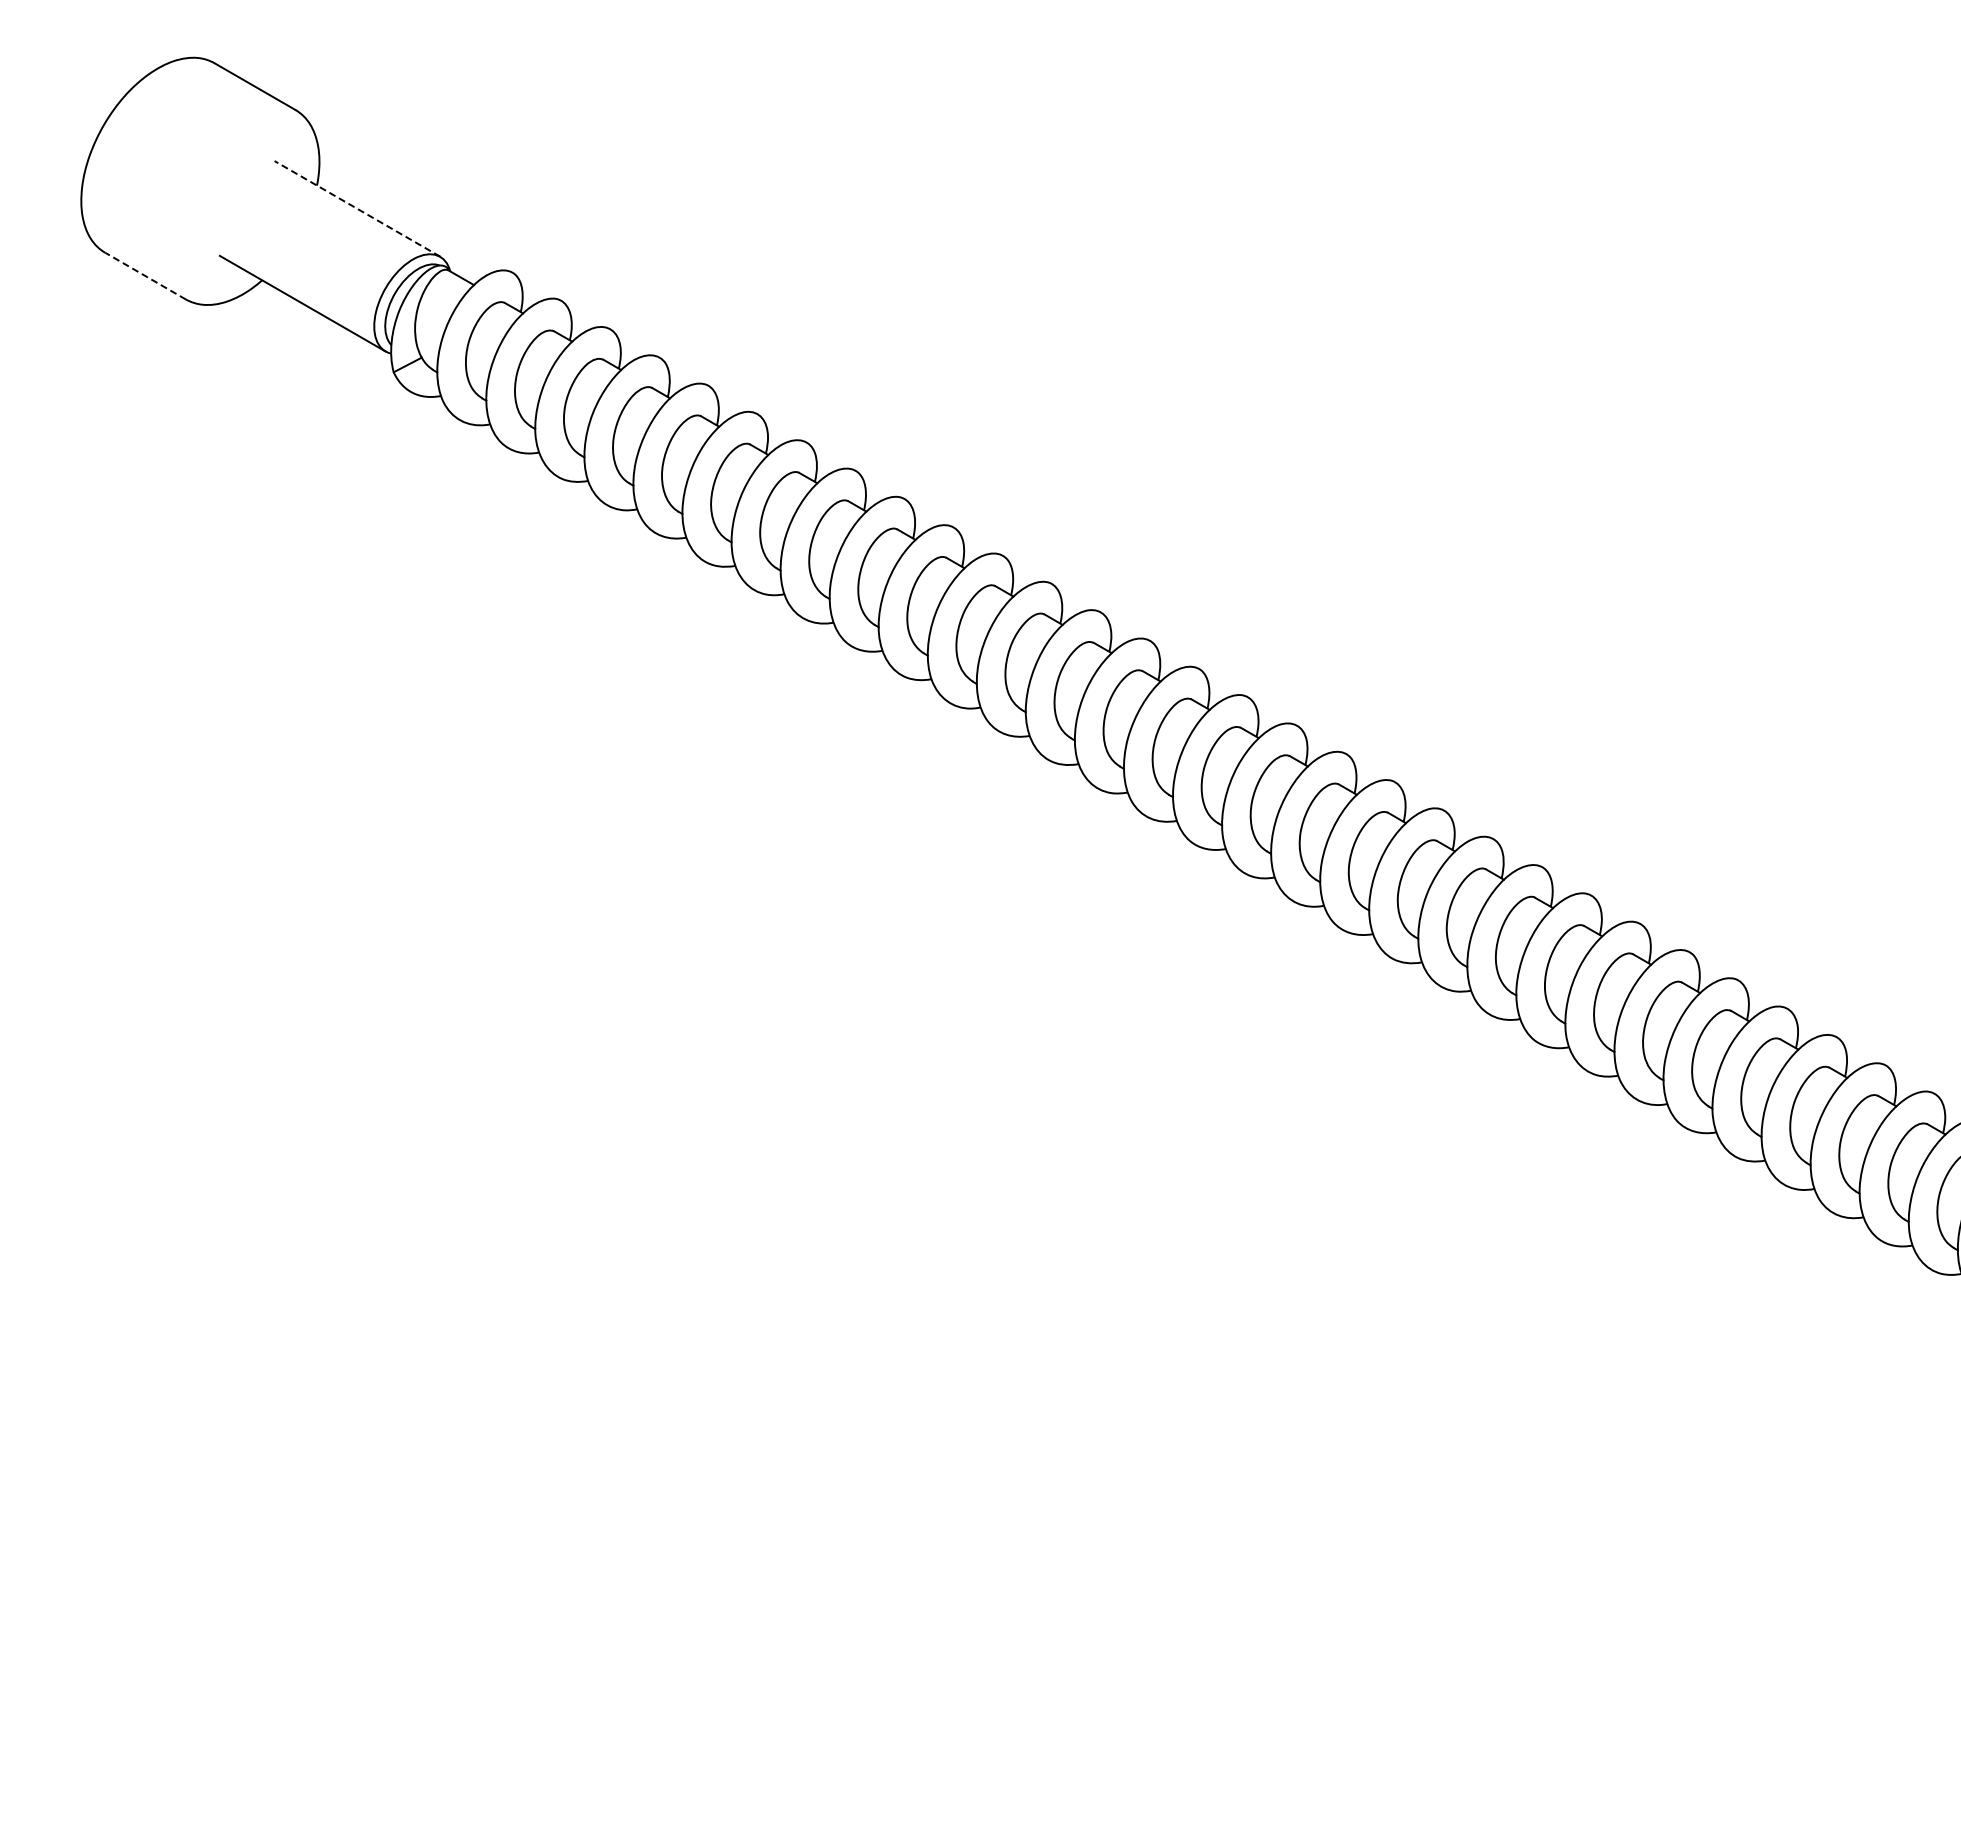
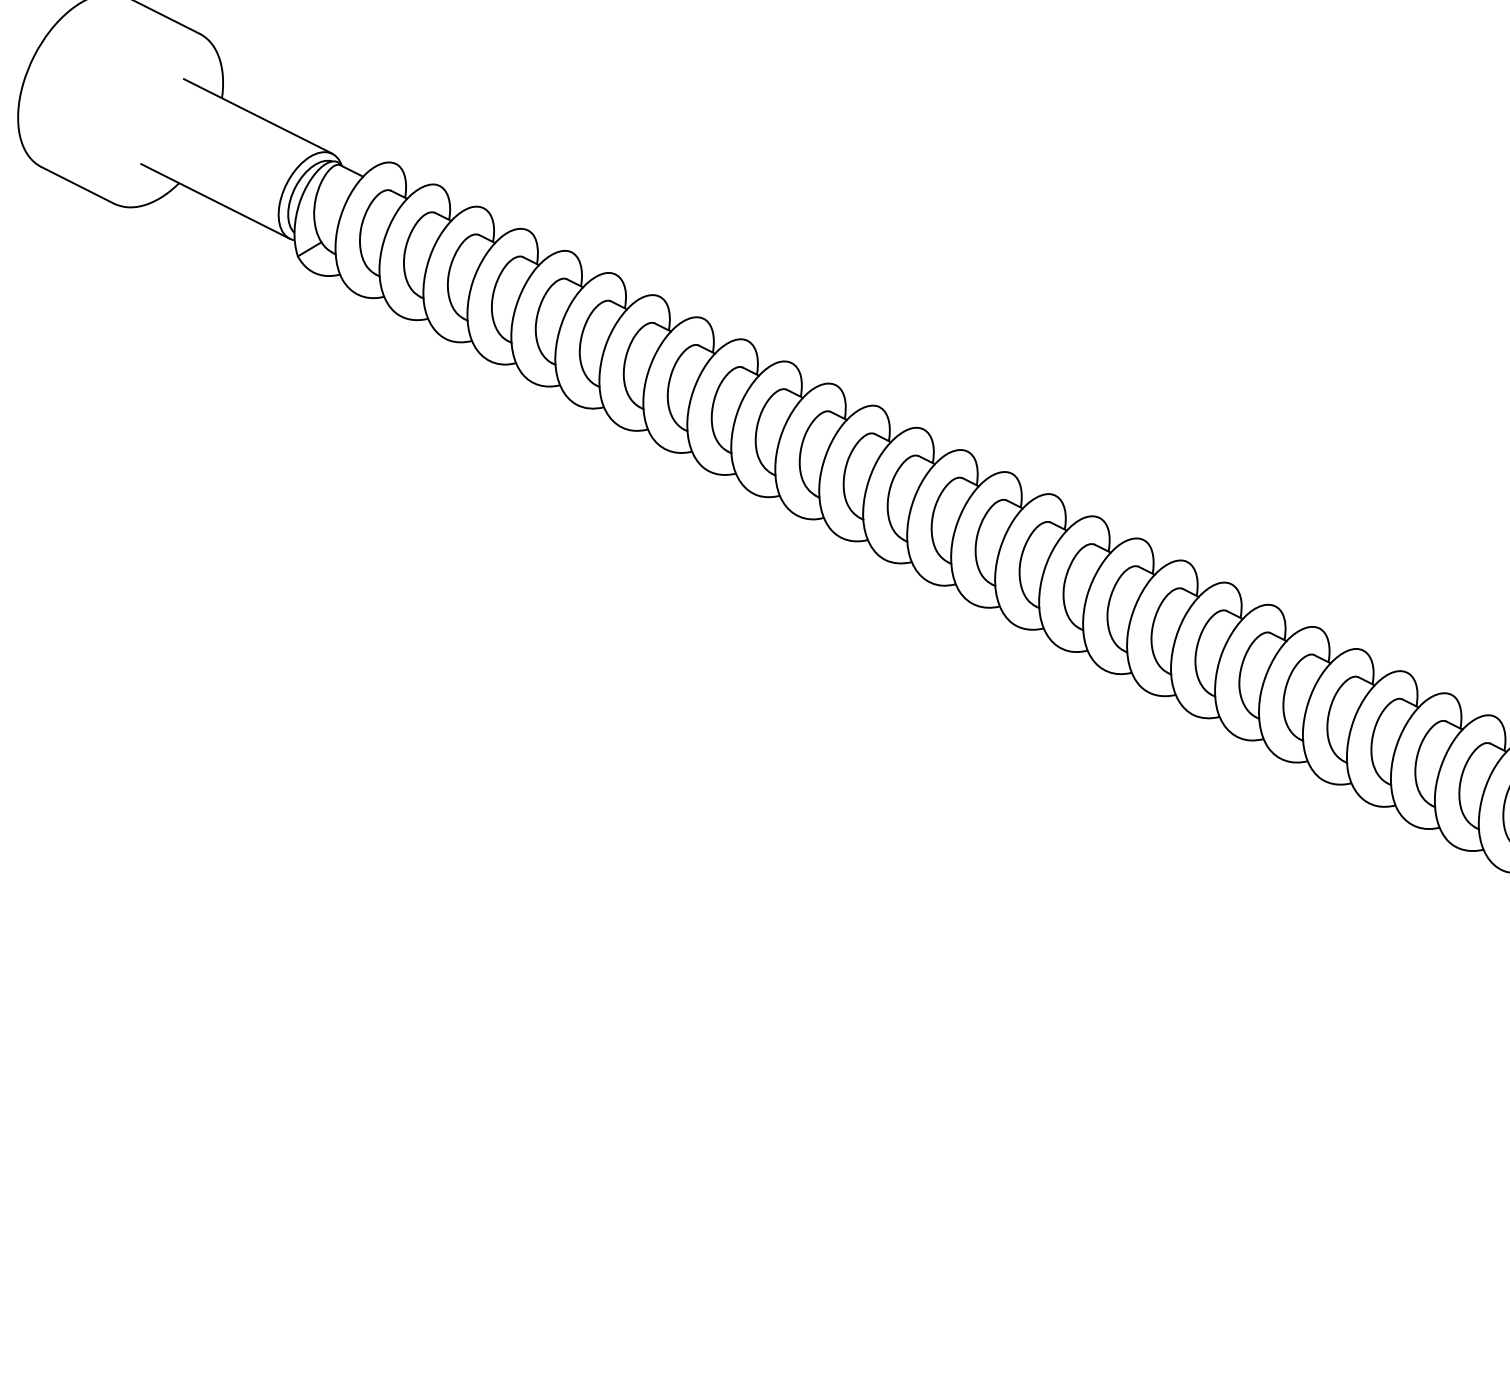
line: (357, 208) -> (258, 116), dashed -> solid
line: (145, 276) -> (77, 185), dashed -> solid

